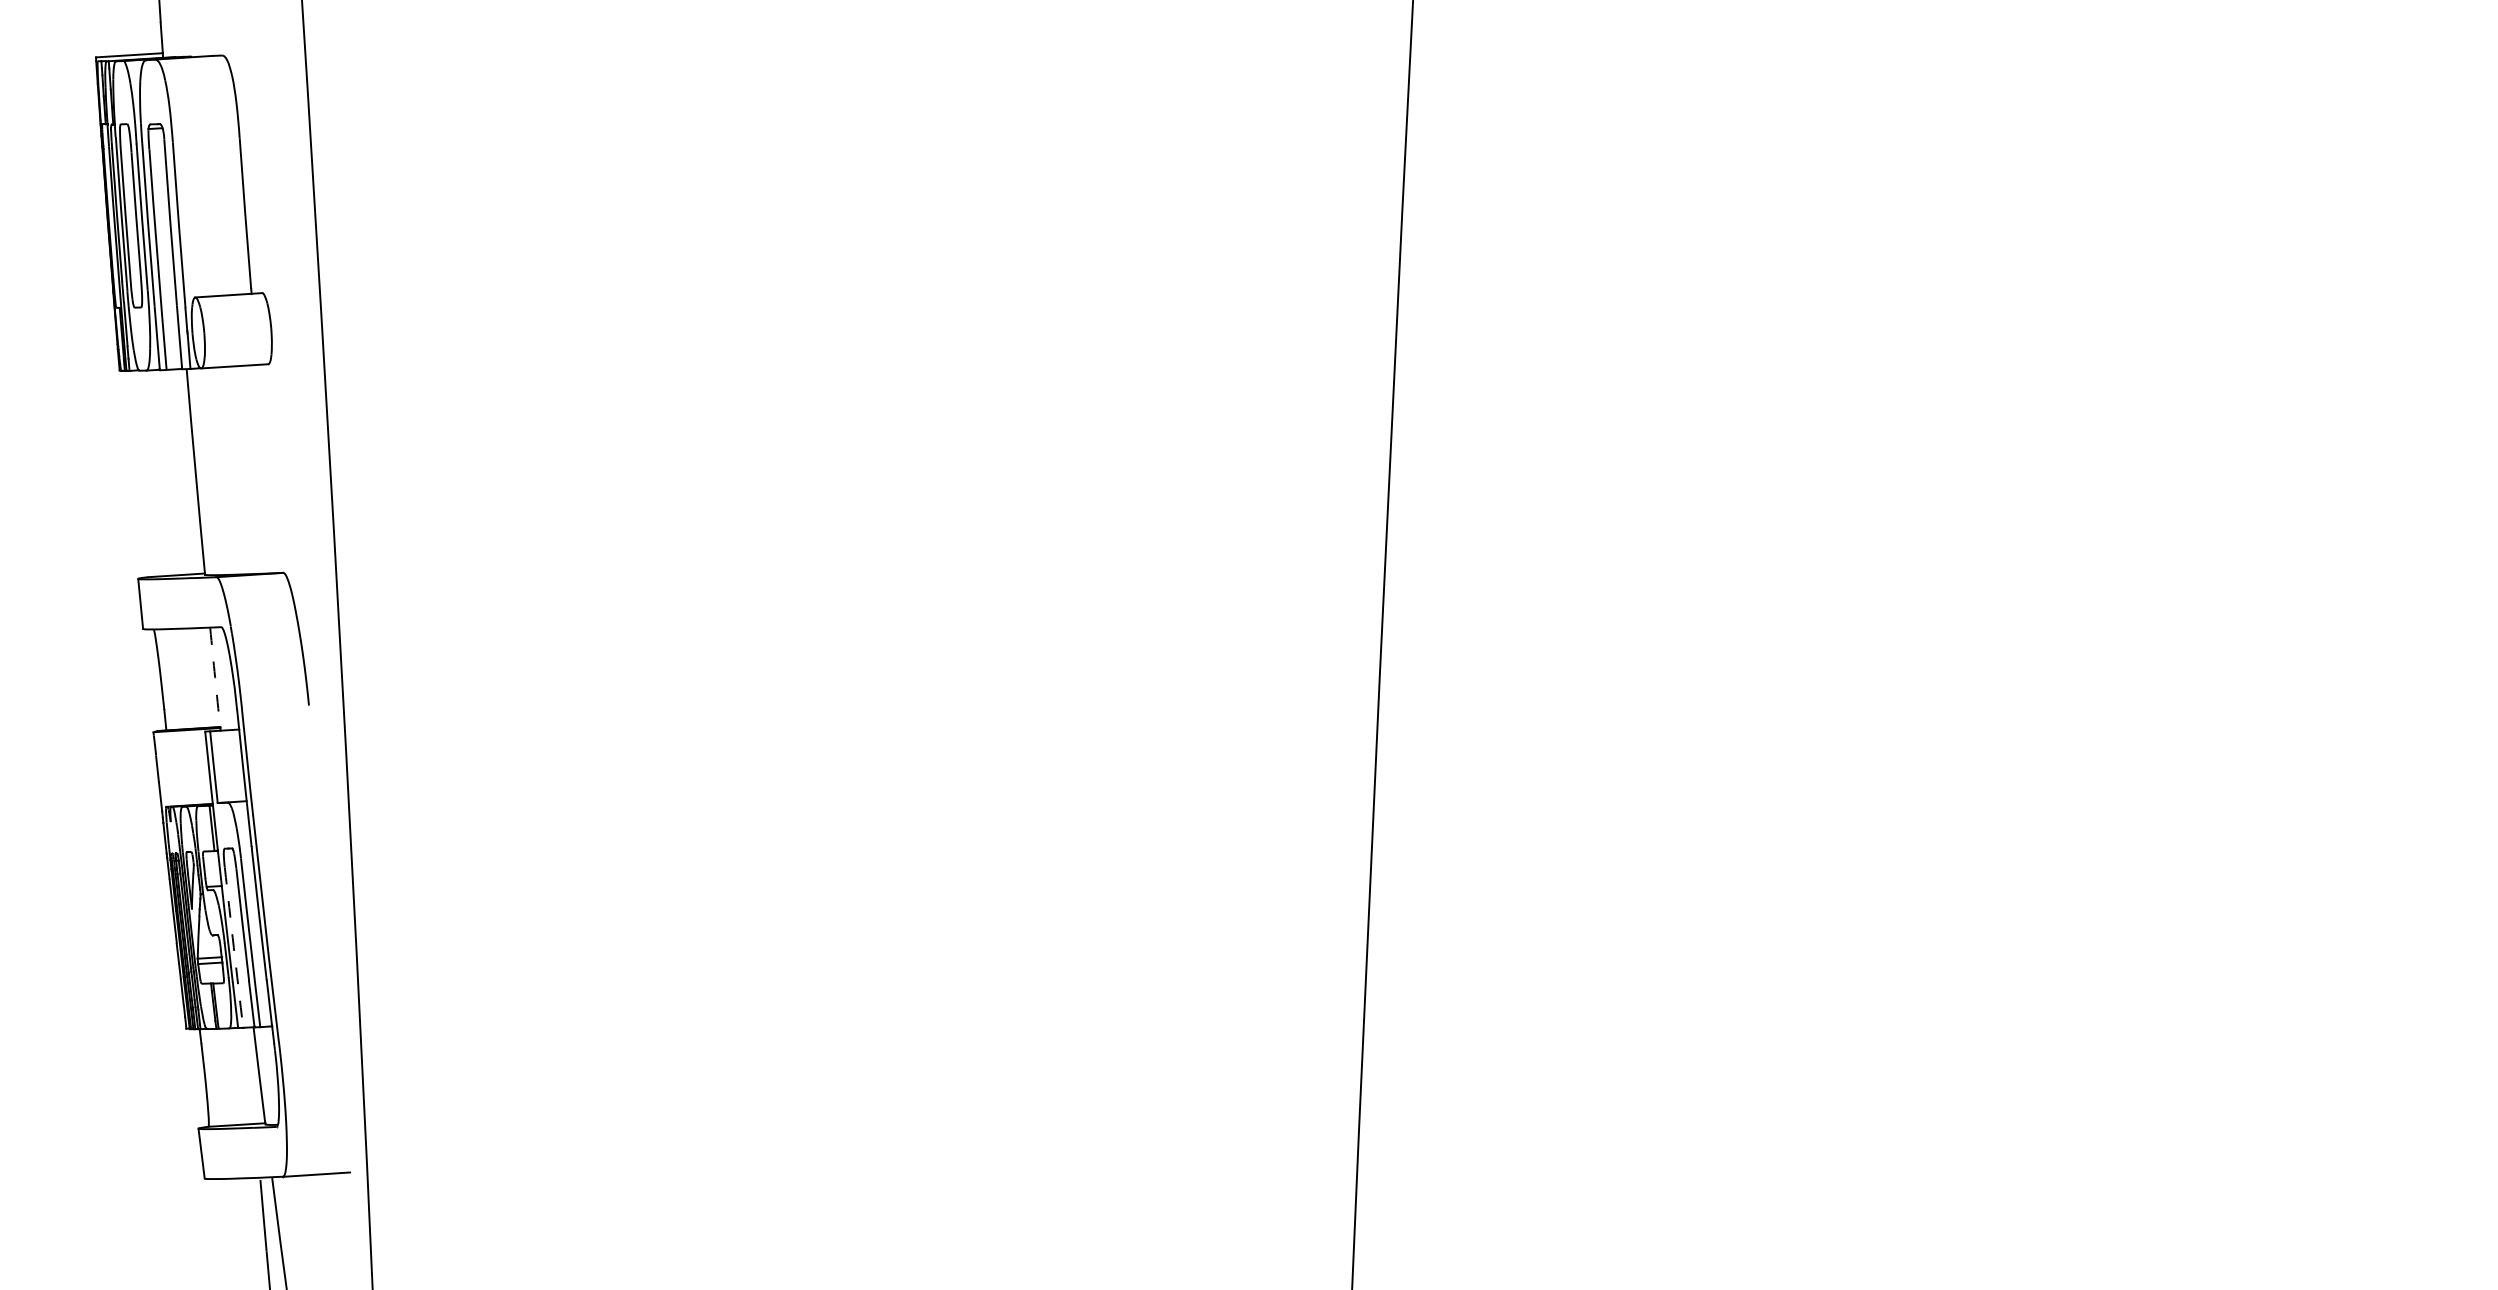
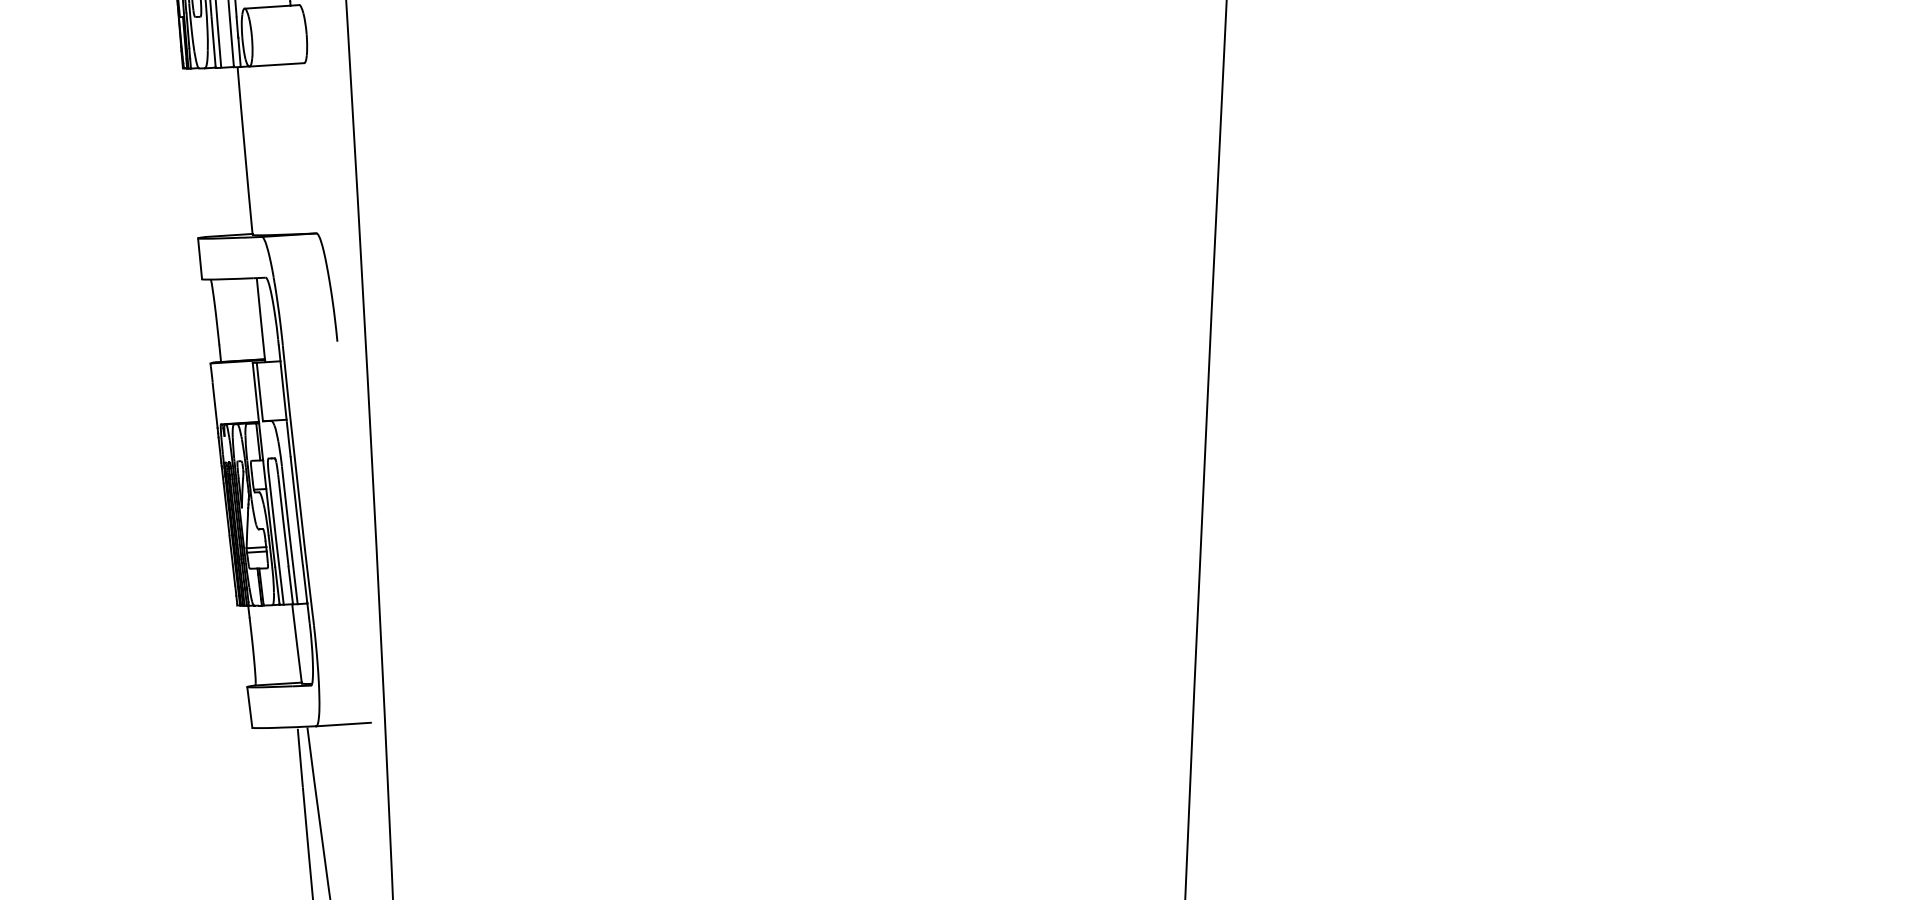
arc: (215, 677) -> (261, 318), dashed -> solid
arc: (233, 947) -> (275, 539), dashed -> solid

